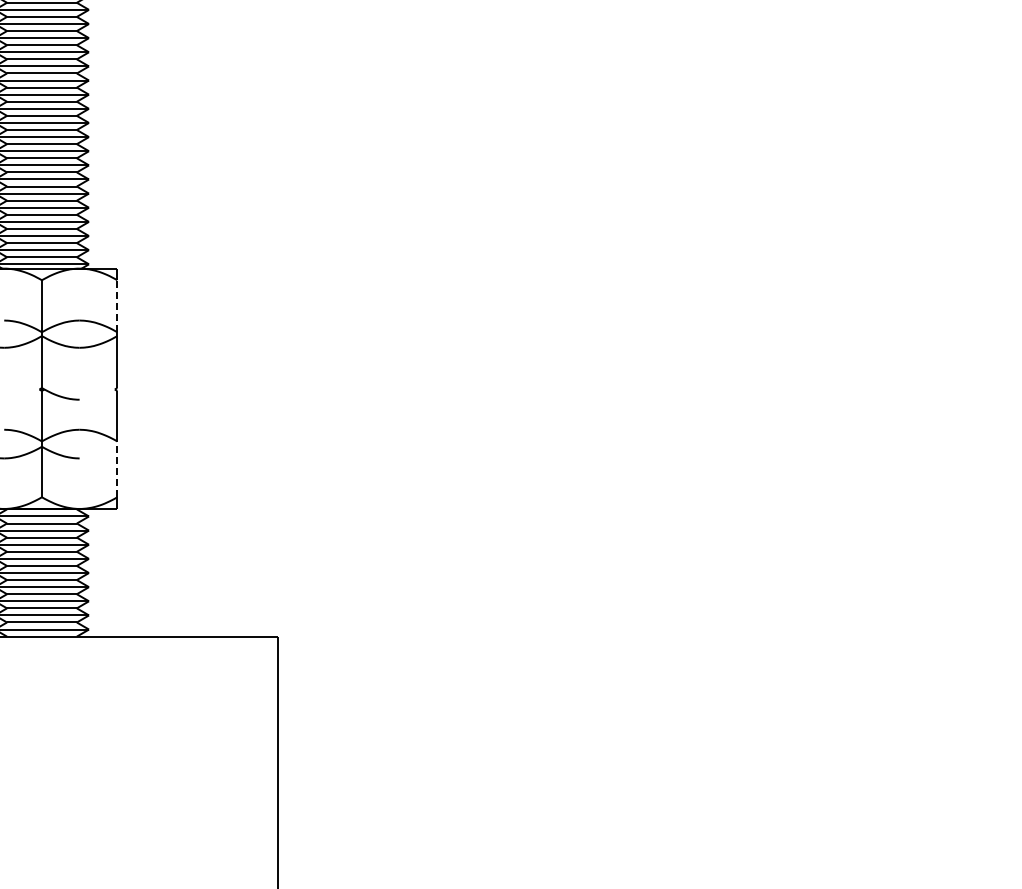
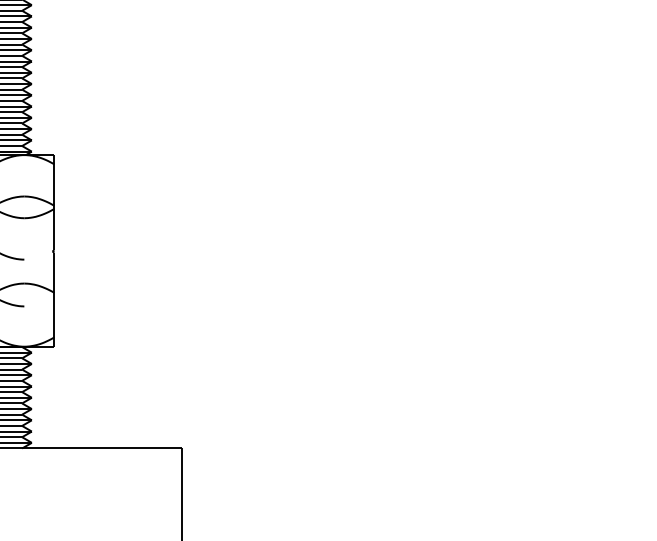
line: (117, 305) -> (54, 184), dashed -> solid
line: (117, 469) -> (54, 315), dashed -> solid

